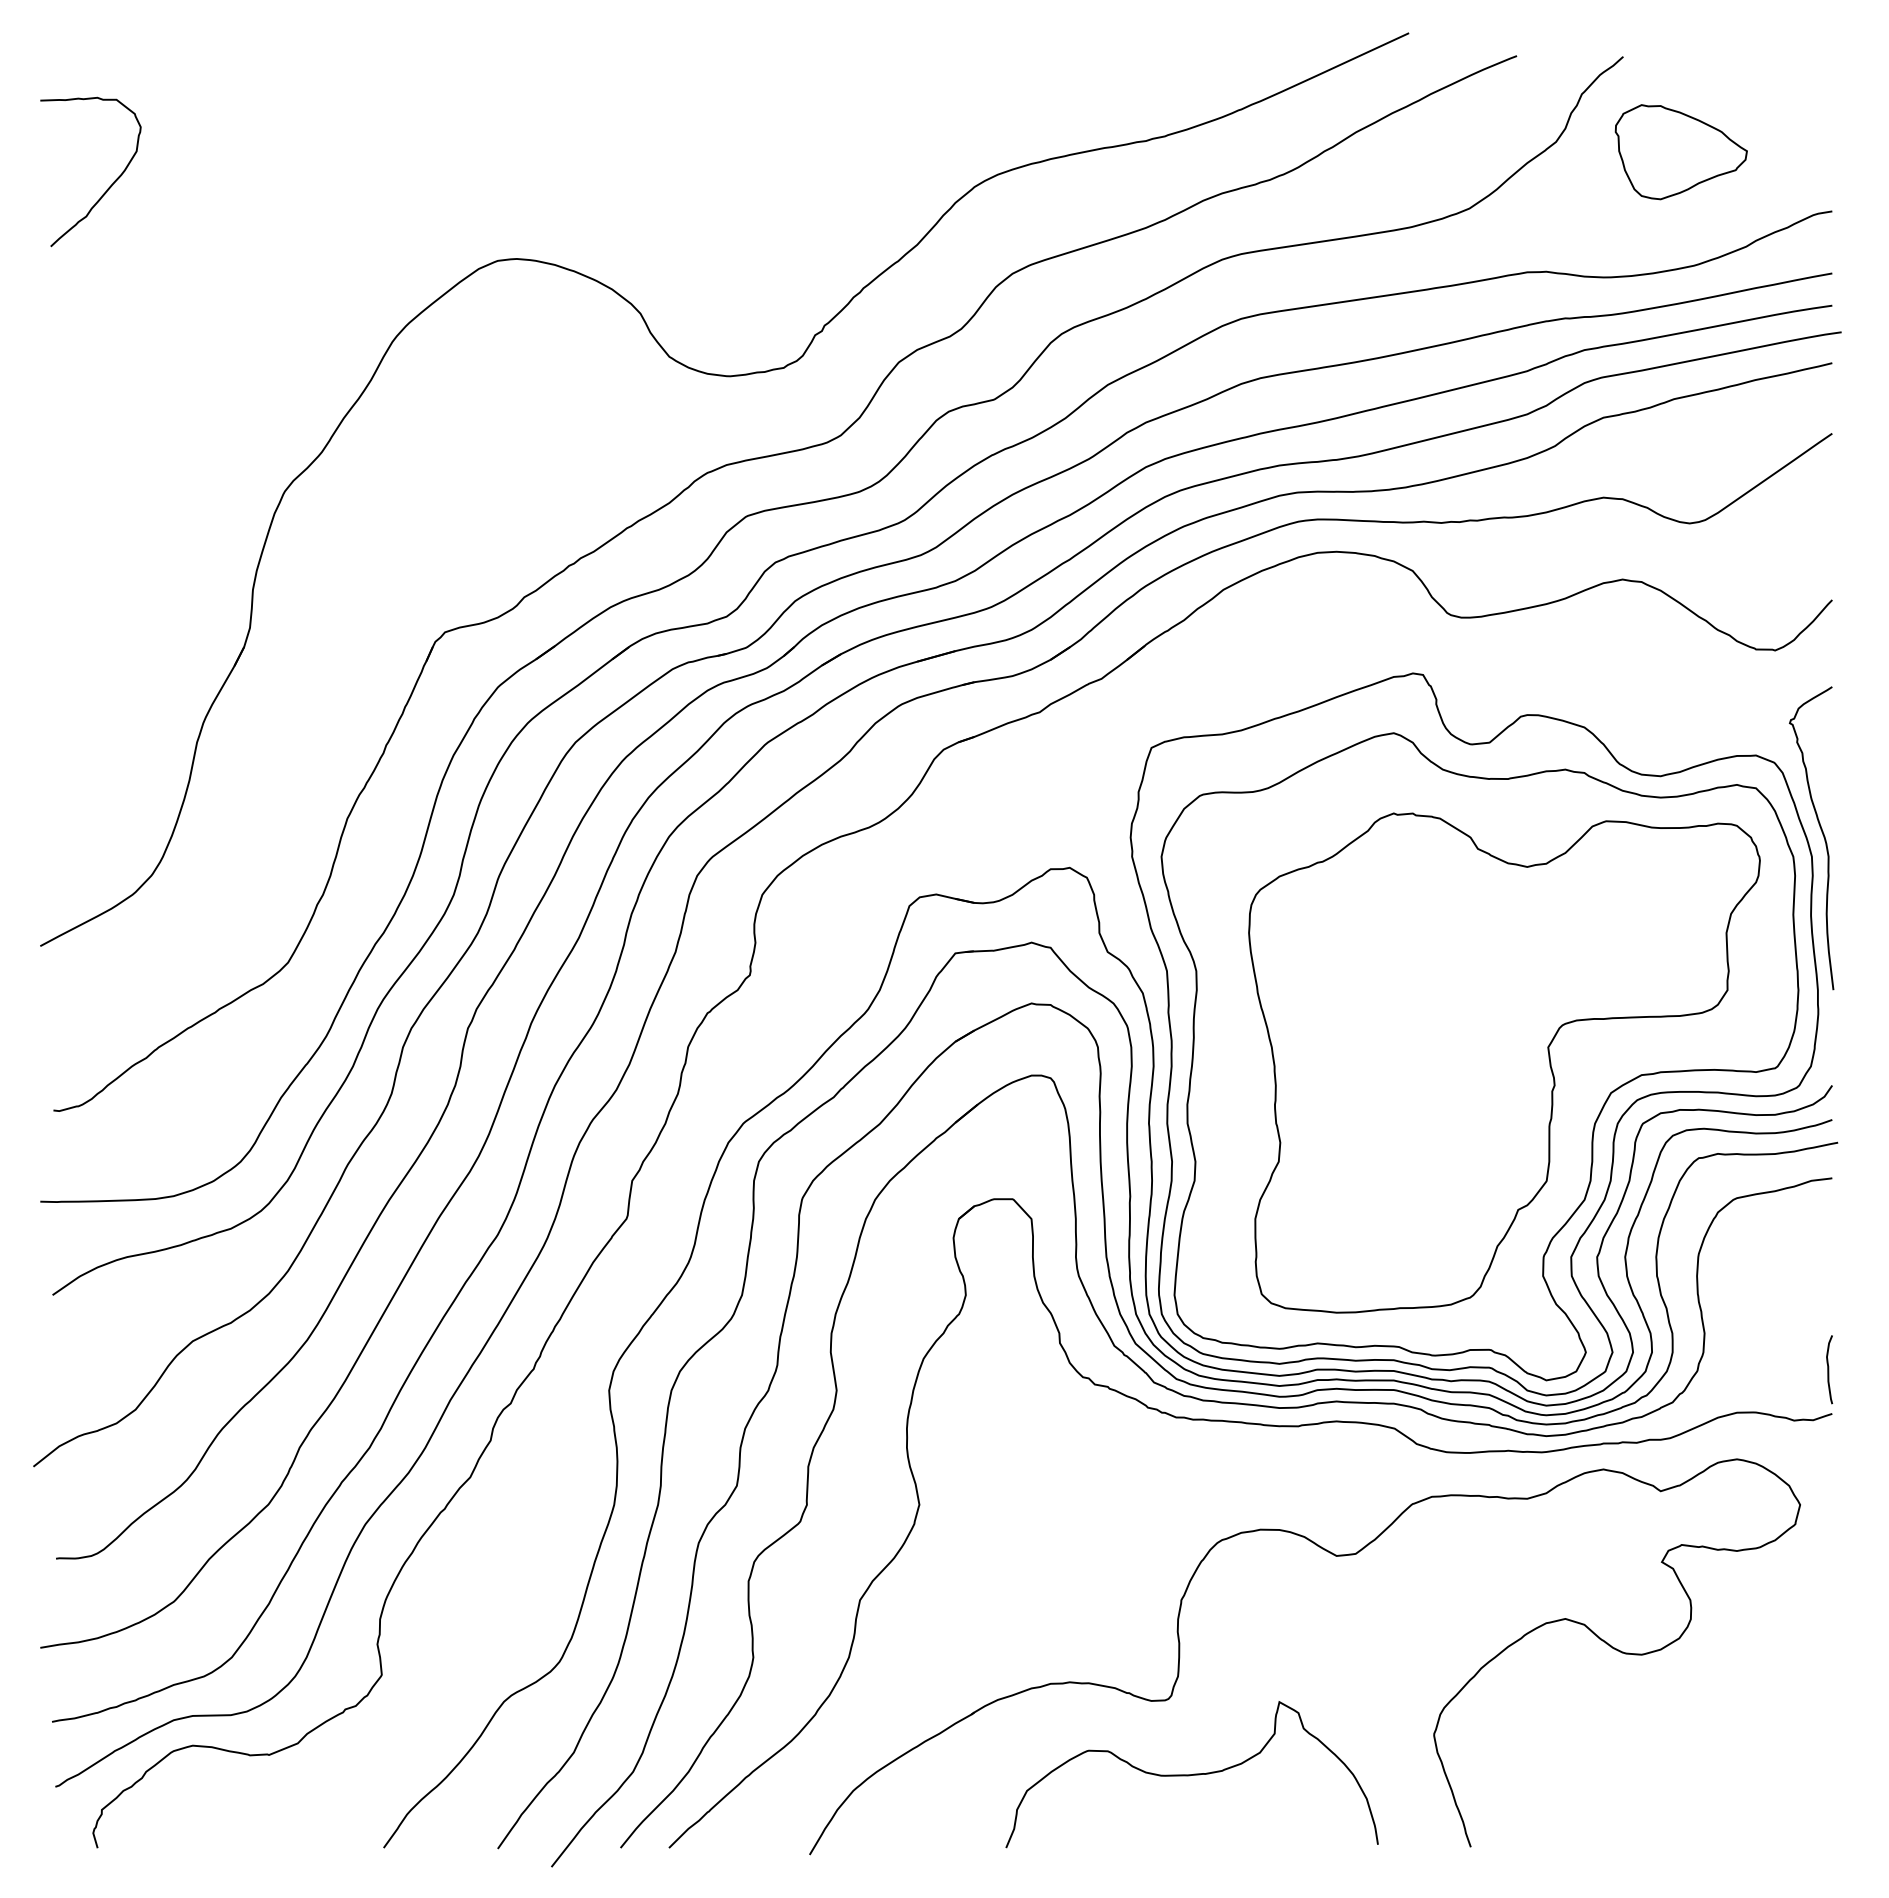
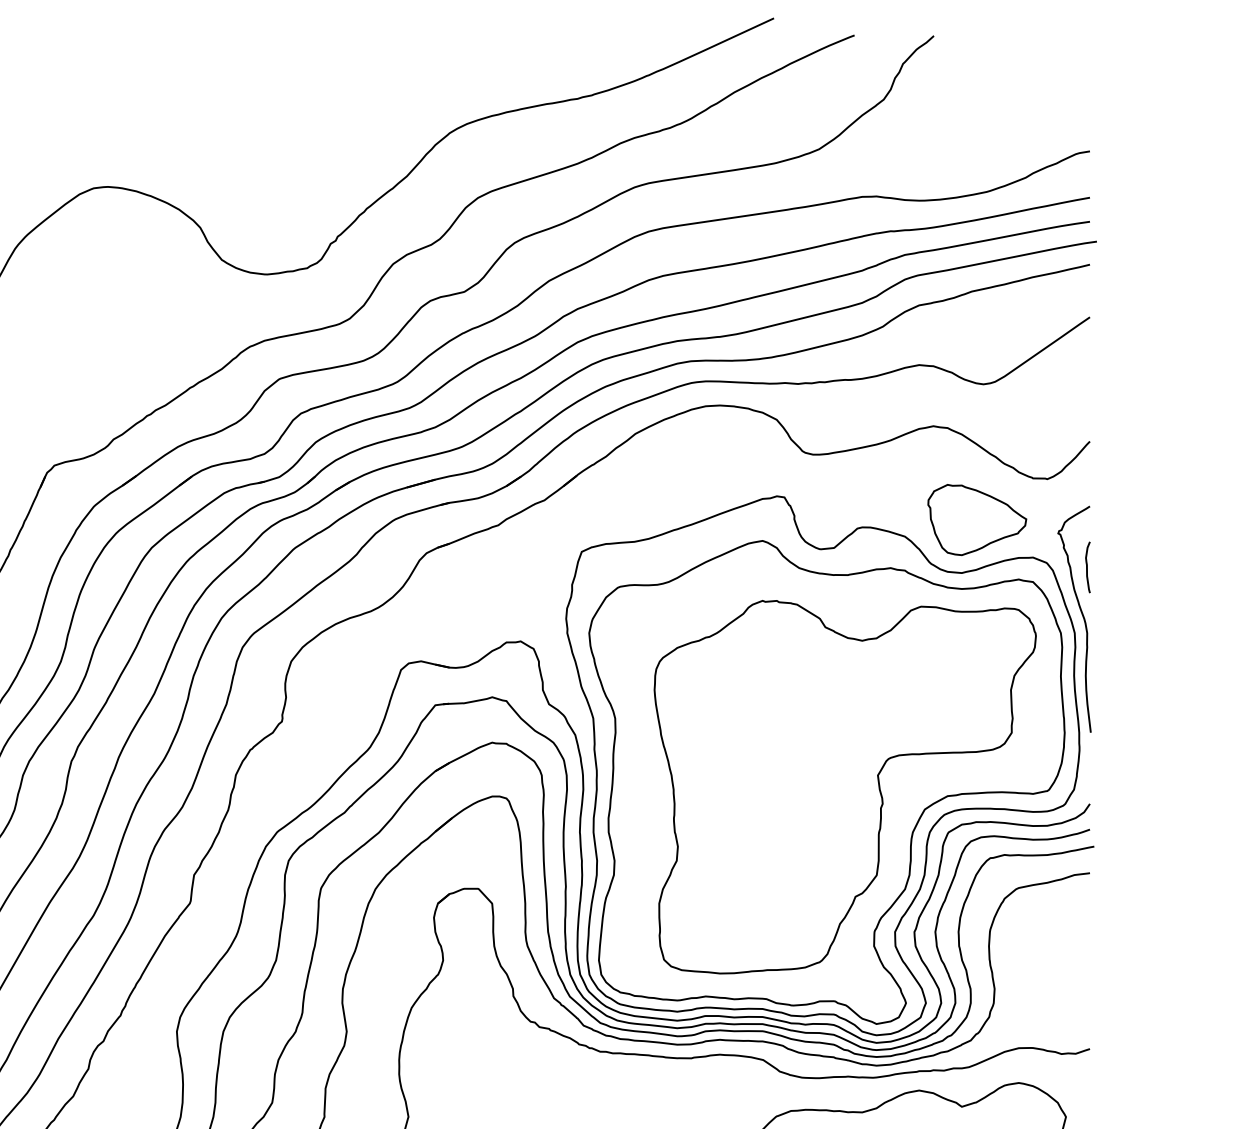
part: (1680, 152) -> (976, 520), moved
curve: (1829, 1369) -> (1087, 567), moved

